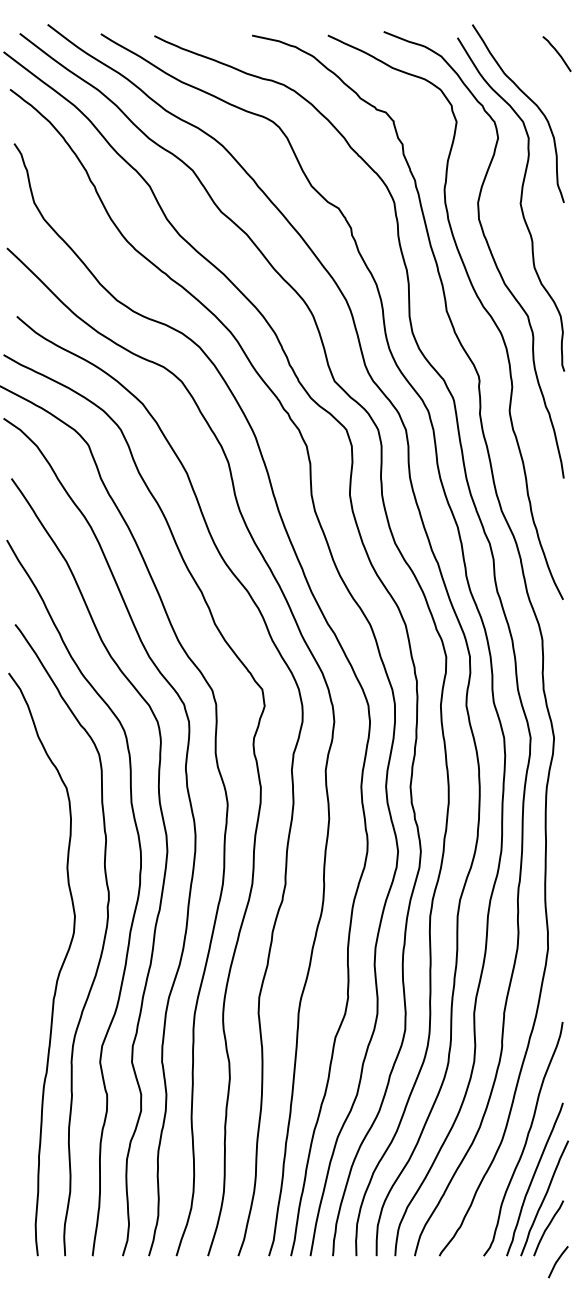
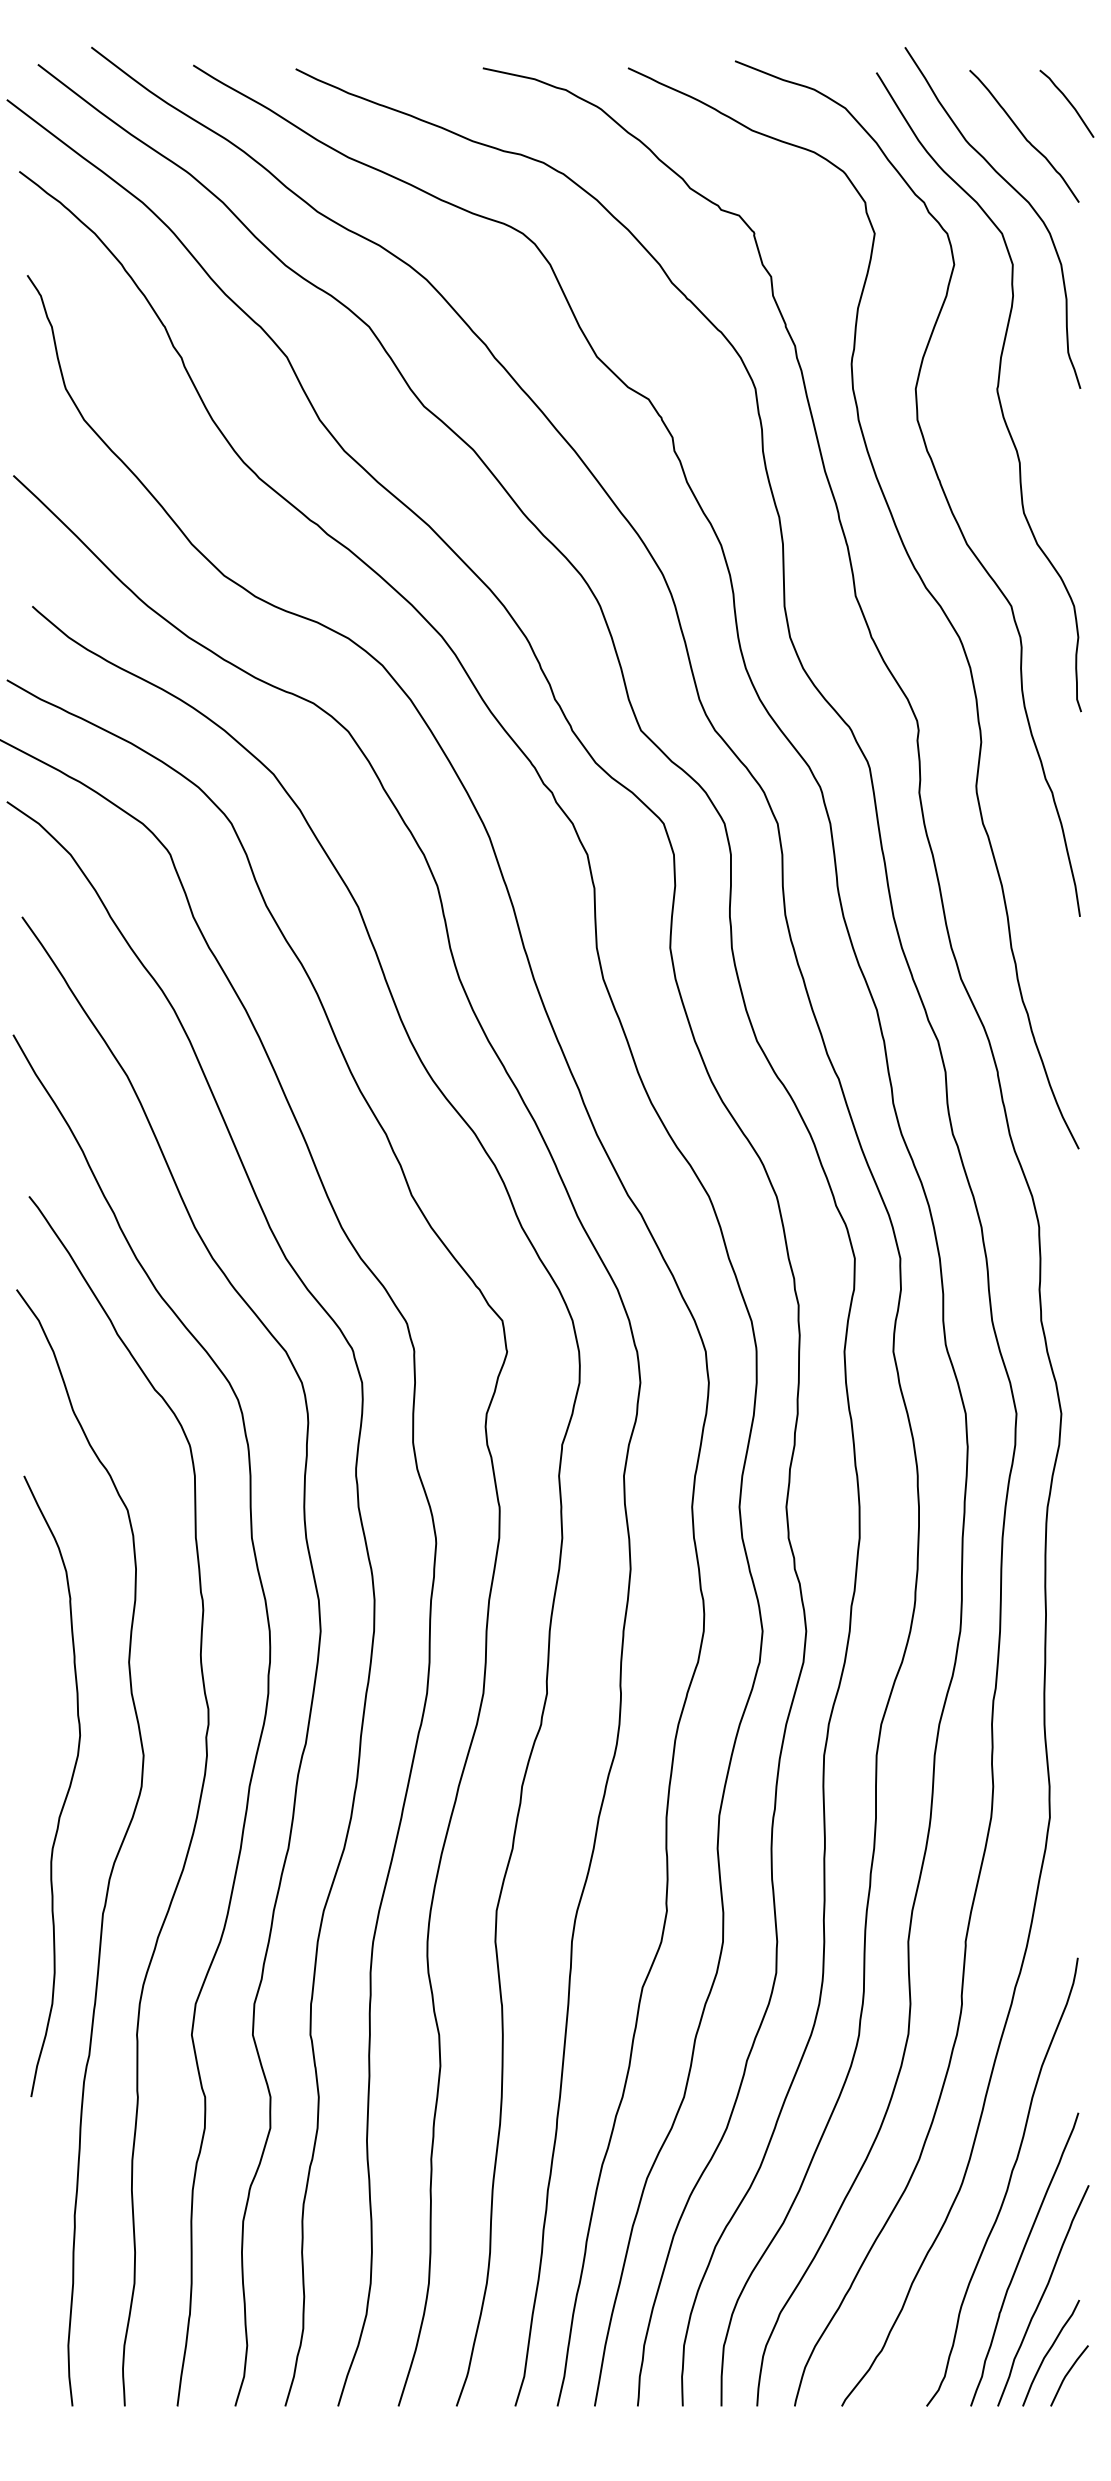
curve: (534, 70) -> (1023, 135), added
curve: (34, 935) -> (66, 1792), added
line: (558, 1261) -> (1069, 2374), moved

